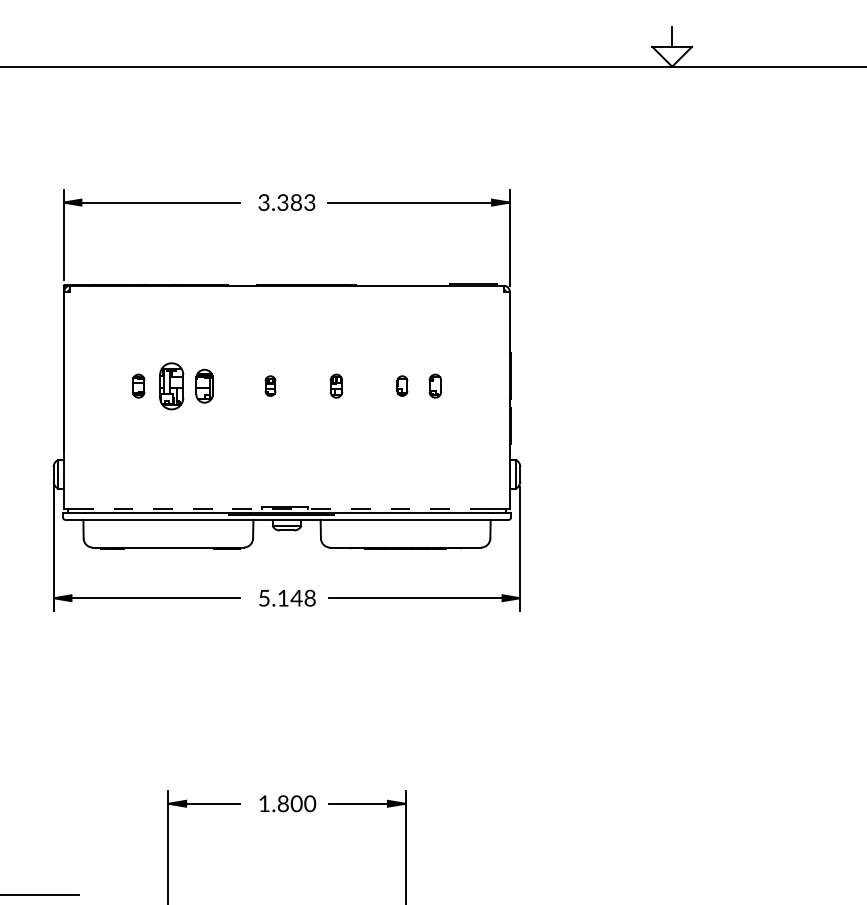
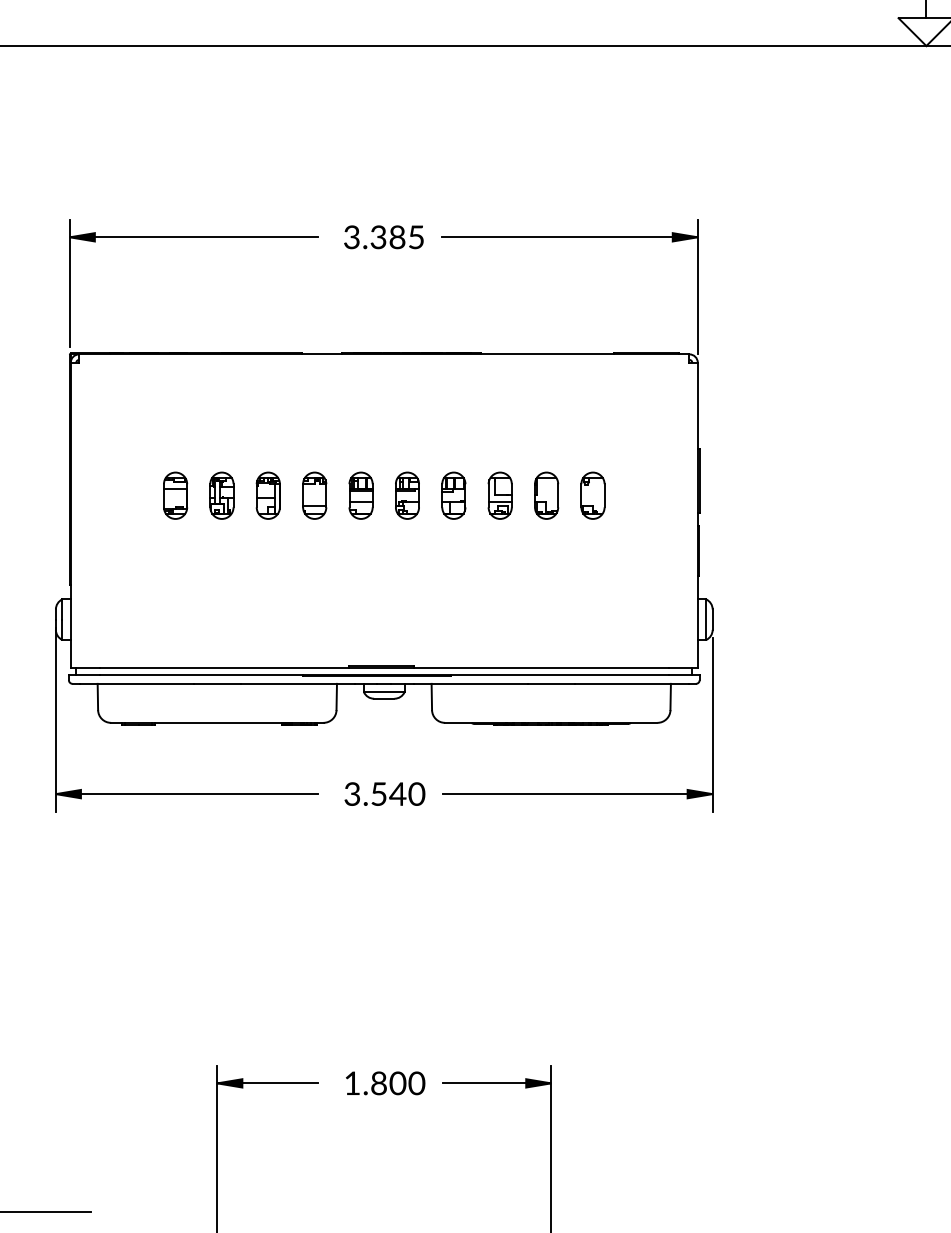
text: (309, 202) -> (415, 237), 3.383 -> 3.385
part: (138, 385) -> (175, 494), size x1.43
part: (171, 385) -> (221, 494), size x0.71
part: (237, 385) -> (314, 494), added
part: (270, 385) -> (361, 494), size x1.67
part: (303, 385) -> (407, 494), added
part: (336, 385) -> (453, 494), size x1.43
part: (369, 385) -> (500, 494), added
part: (402, 385) -> (546, 494), size x1.67
part: (435, 385) -> (593, 494), size x1.43
line: (286, 508) -> (383, 667), dashed -> solid
text: (287, 597) -> (384, 793), 5.148 -> 3.540

